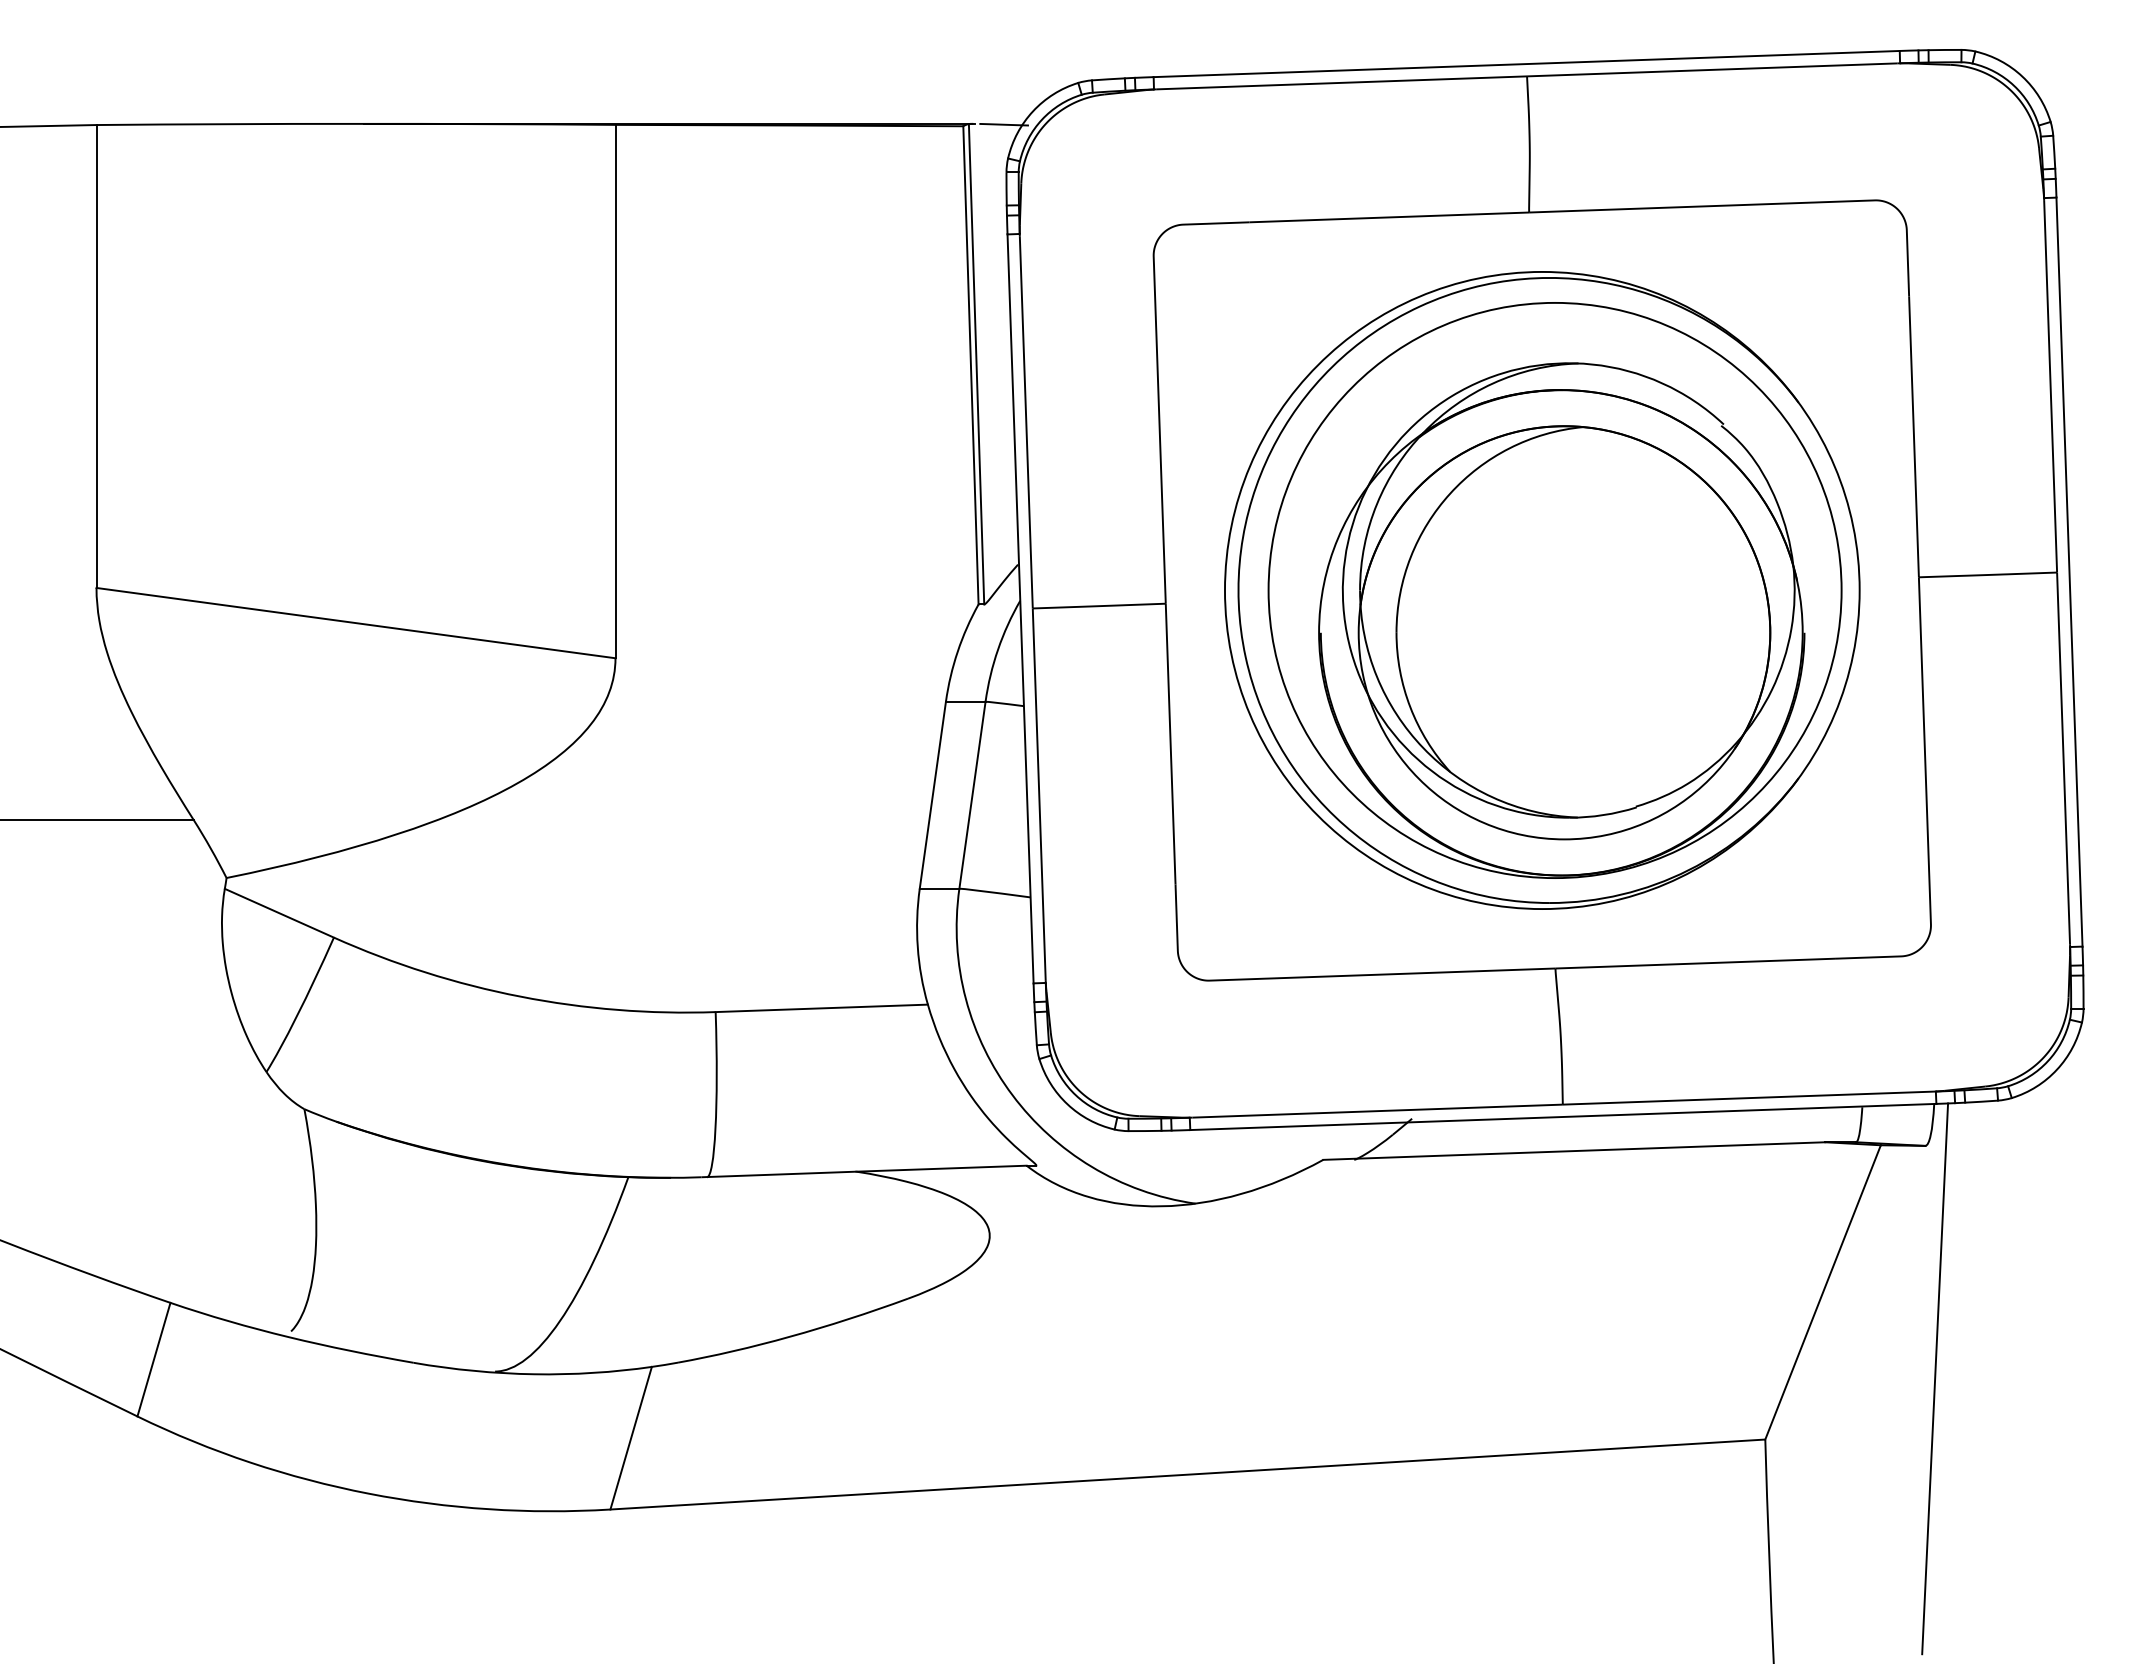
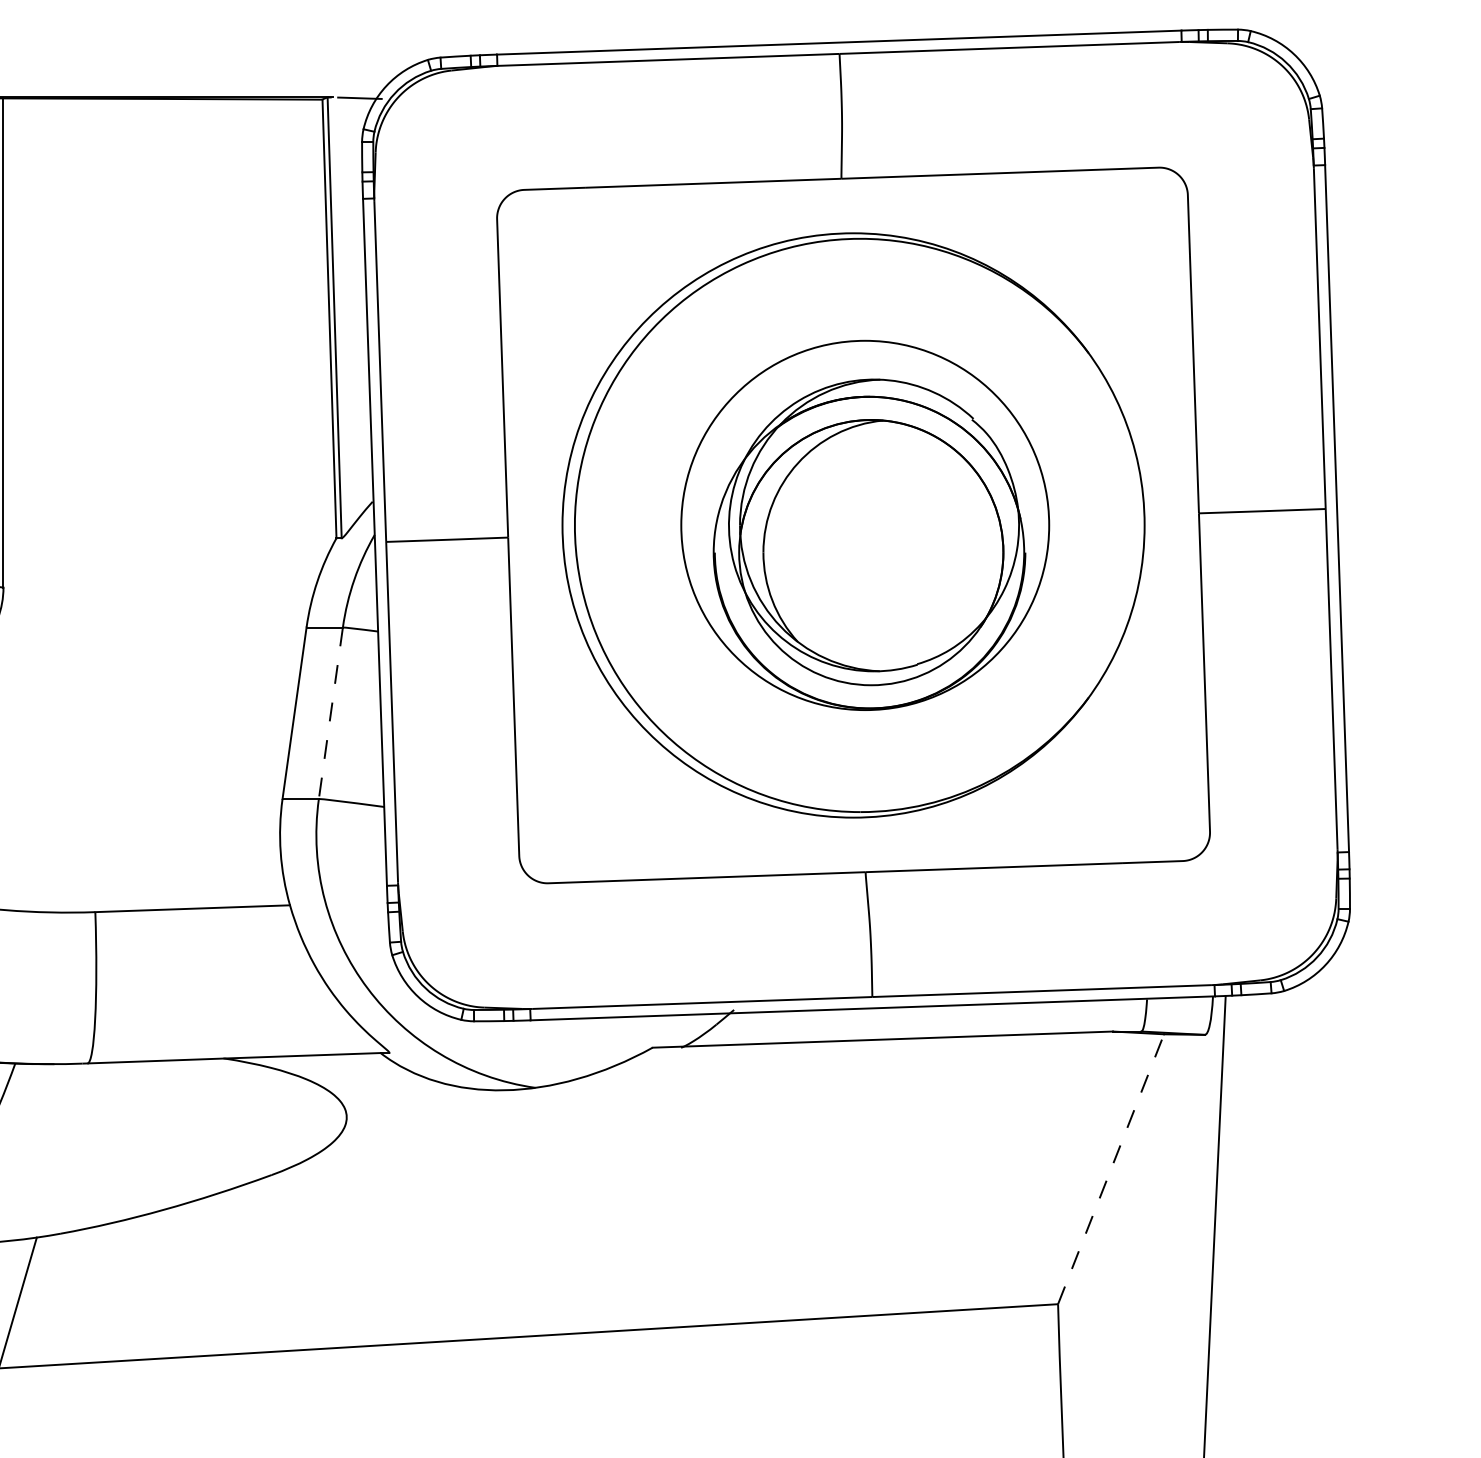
part: (1554, 590) -> (864, 525), size x0.7
line: (972, 795) -> (330, 713), solid -> dashed
line: (1823, 1291) -> (1111, 1168), solid -> dashed

